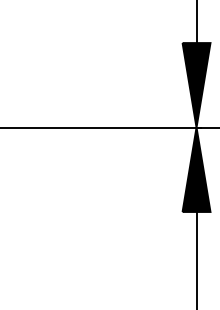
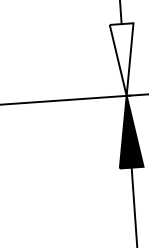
fill: (196, 85) -> (124, 60), removed

